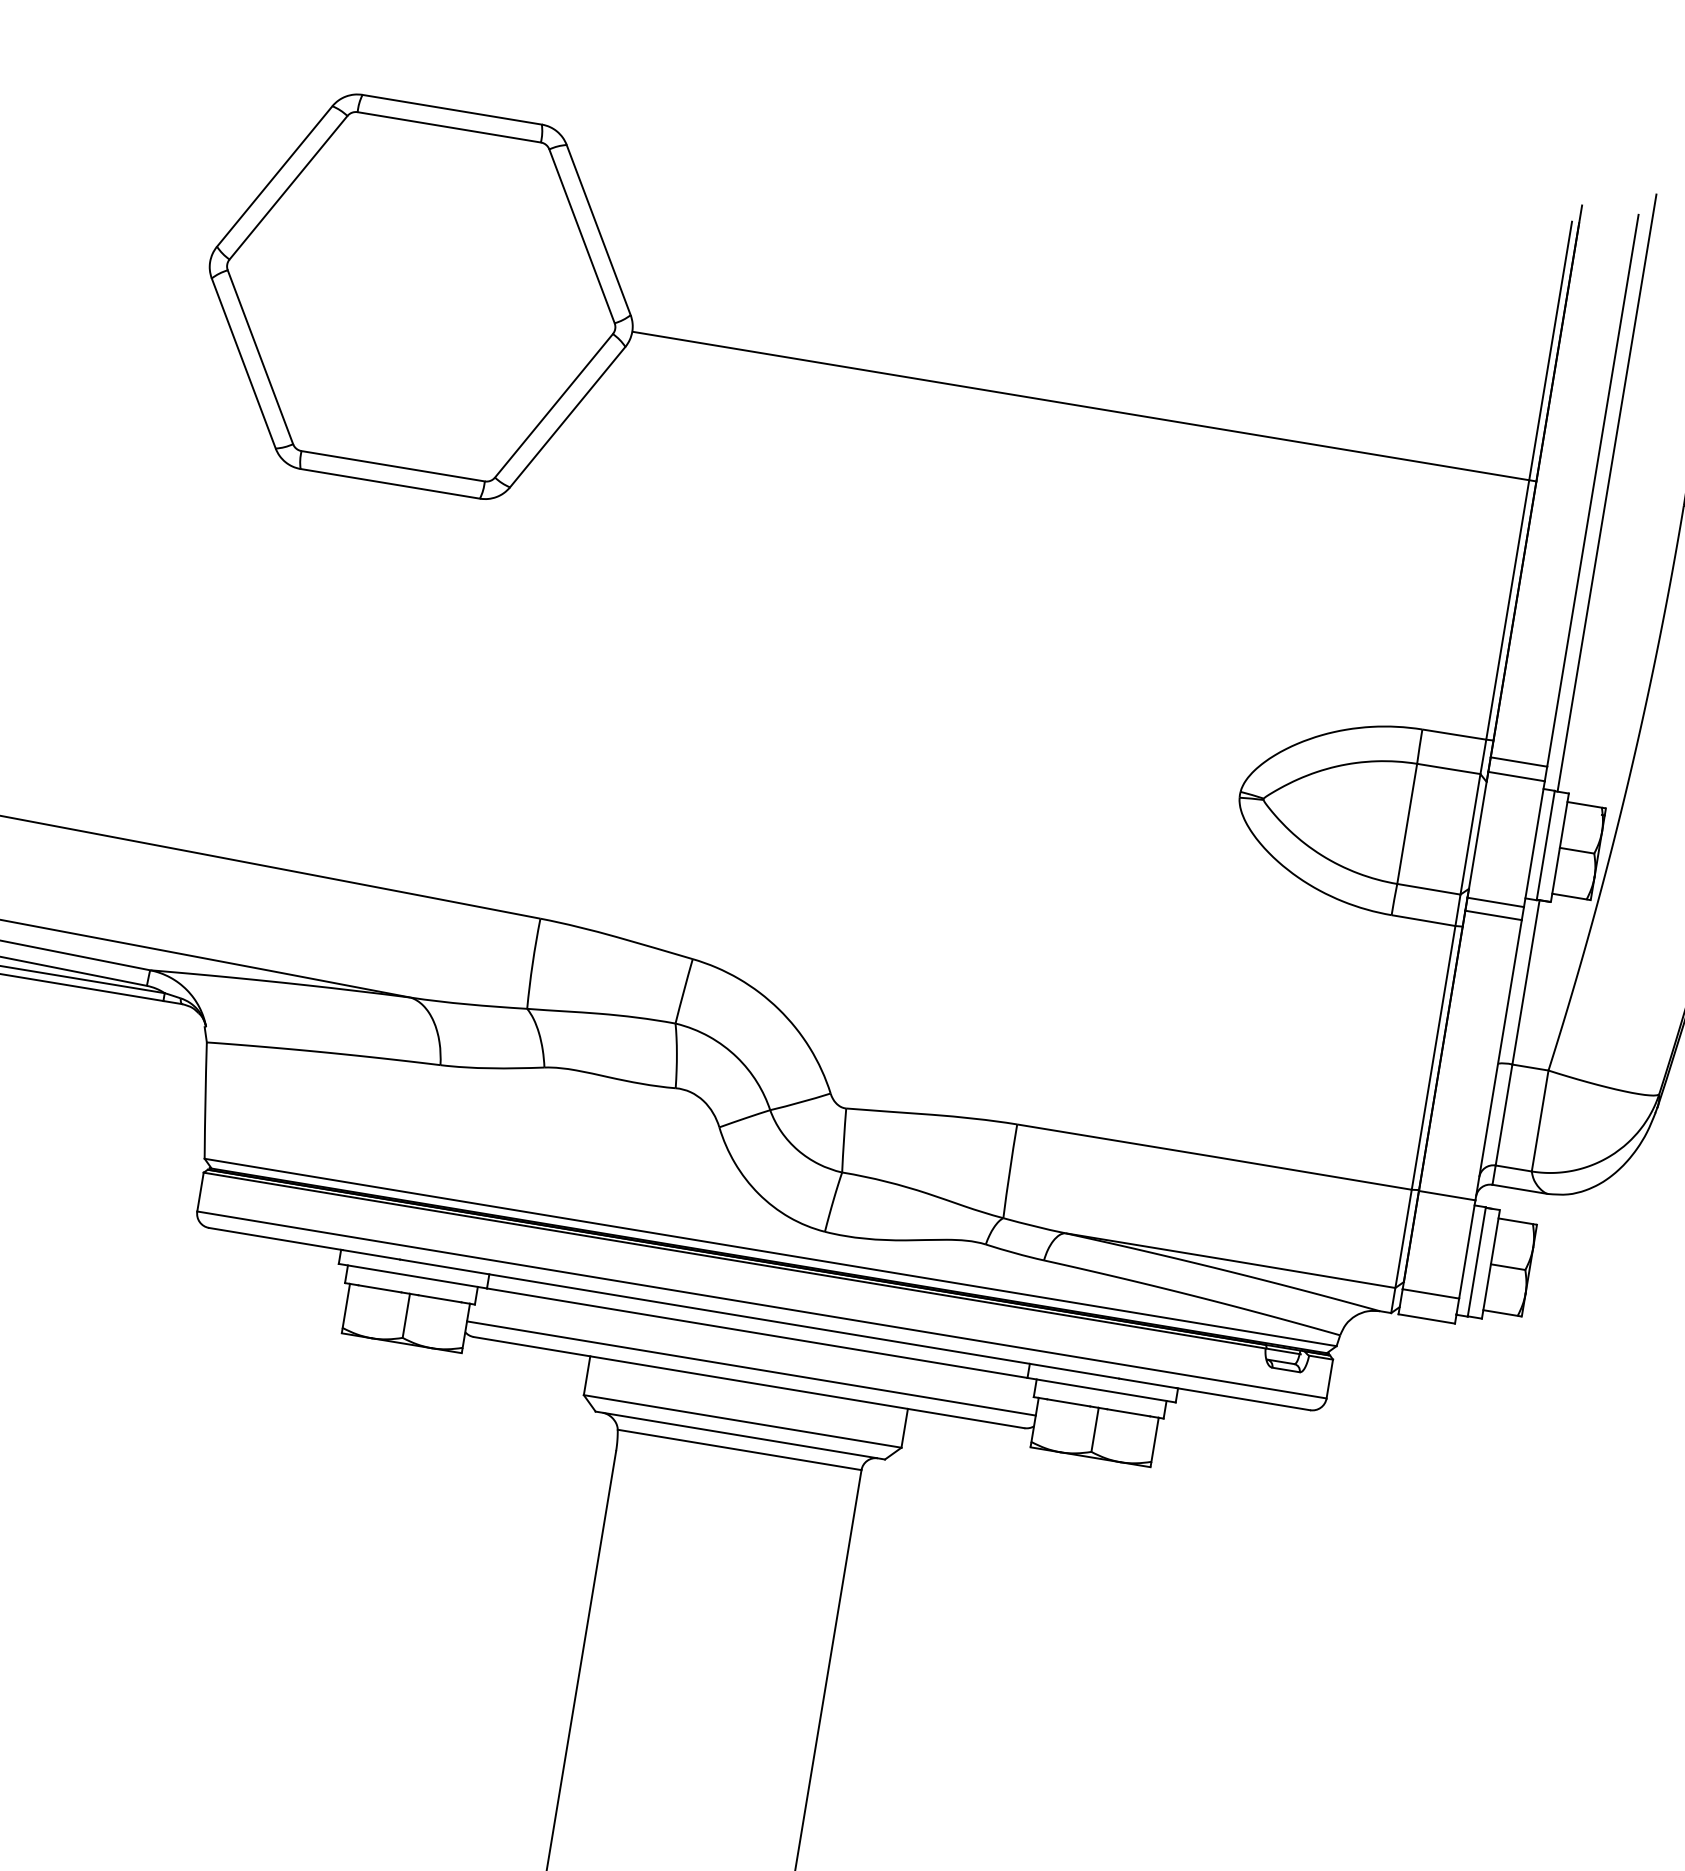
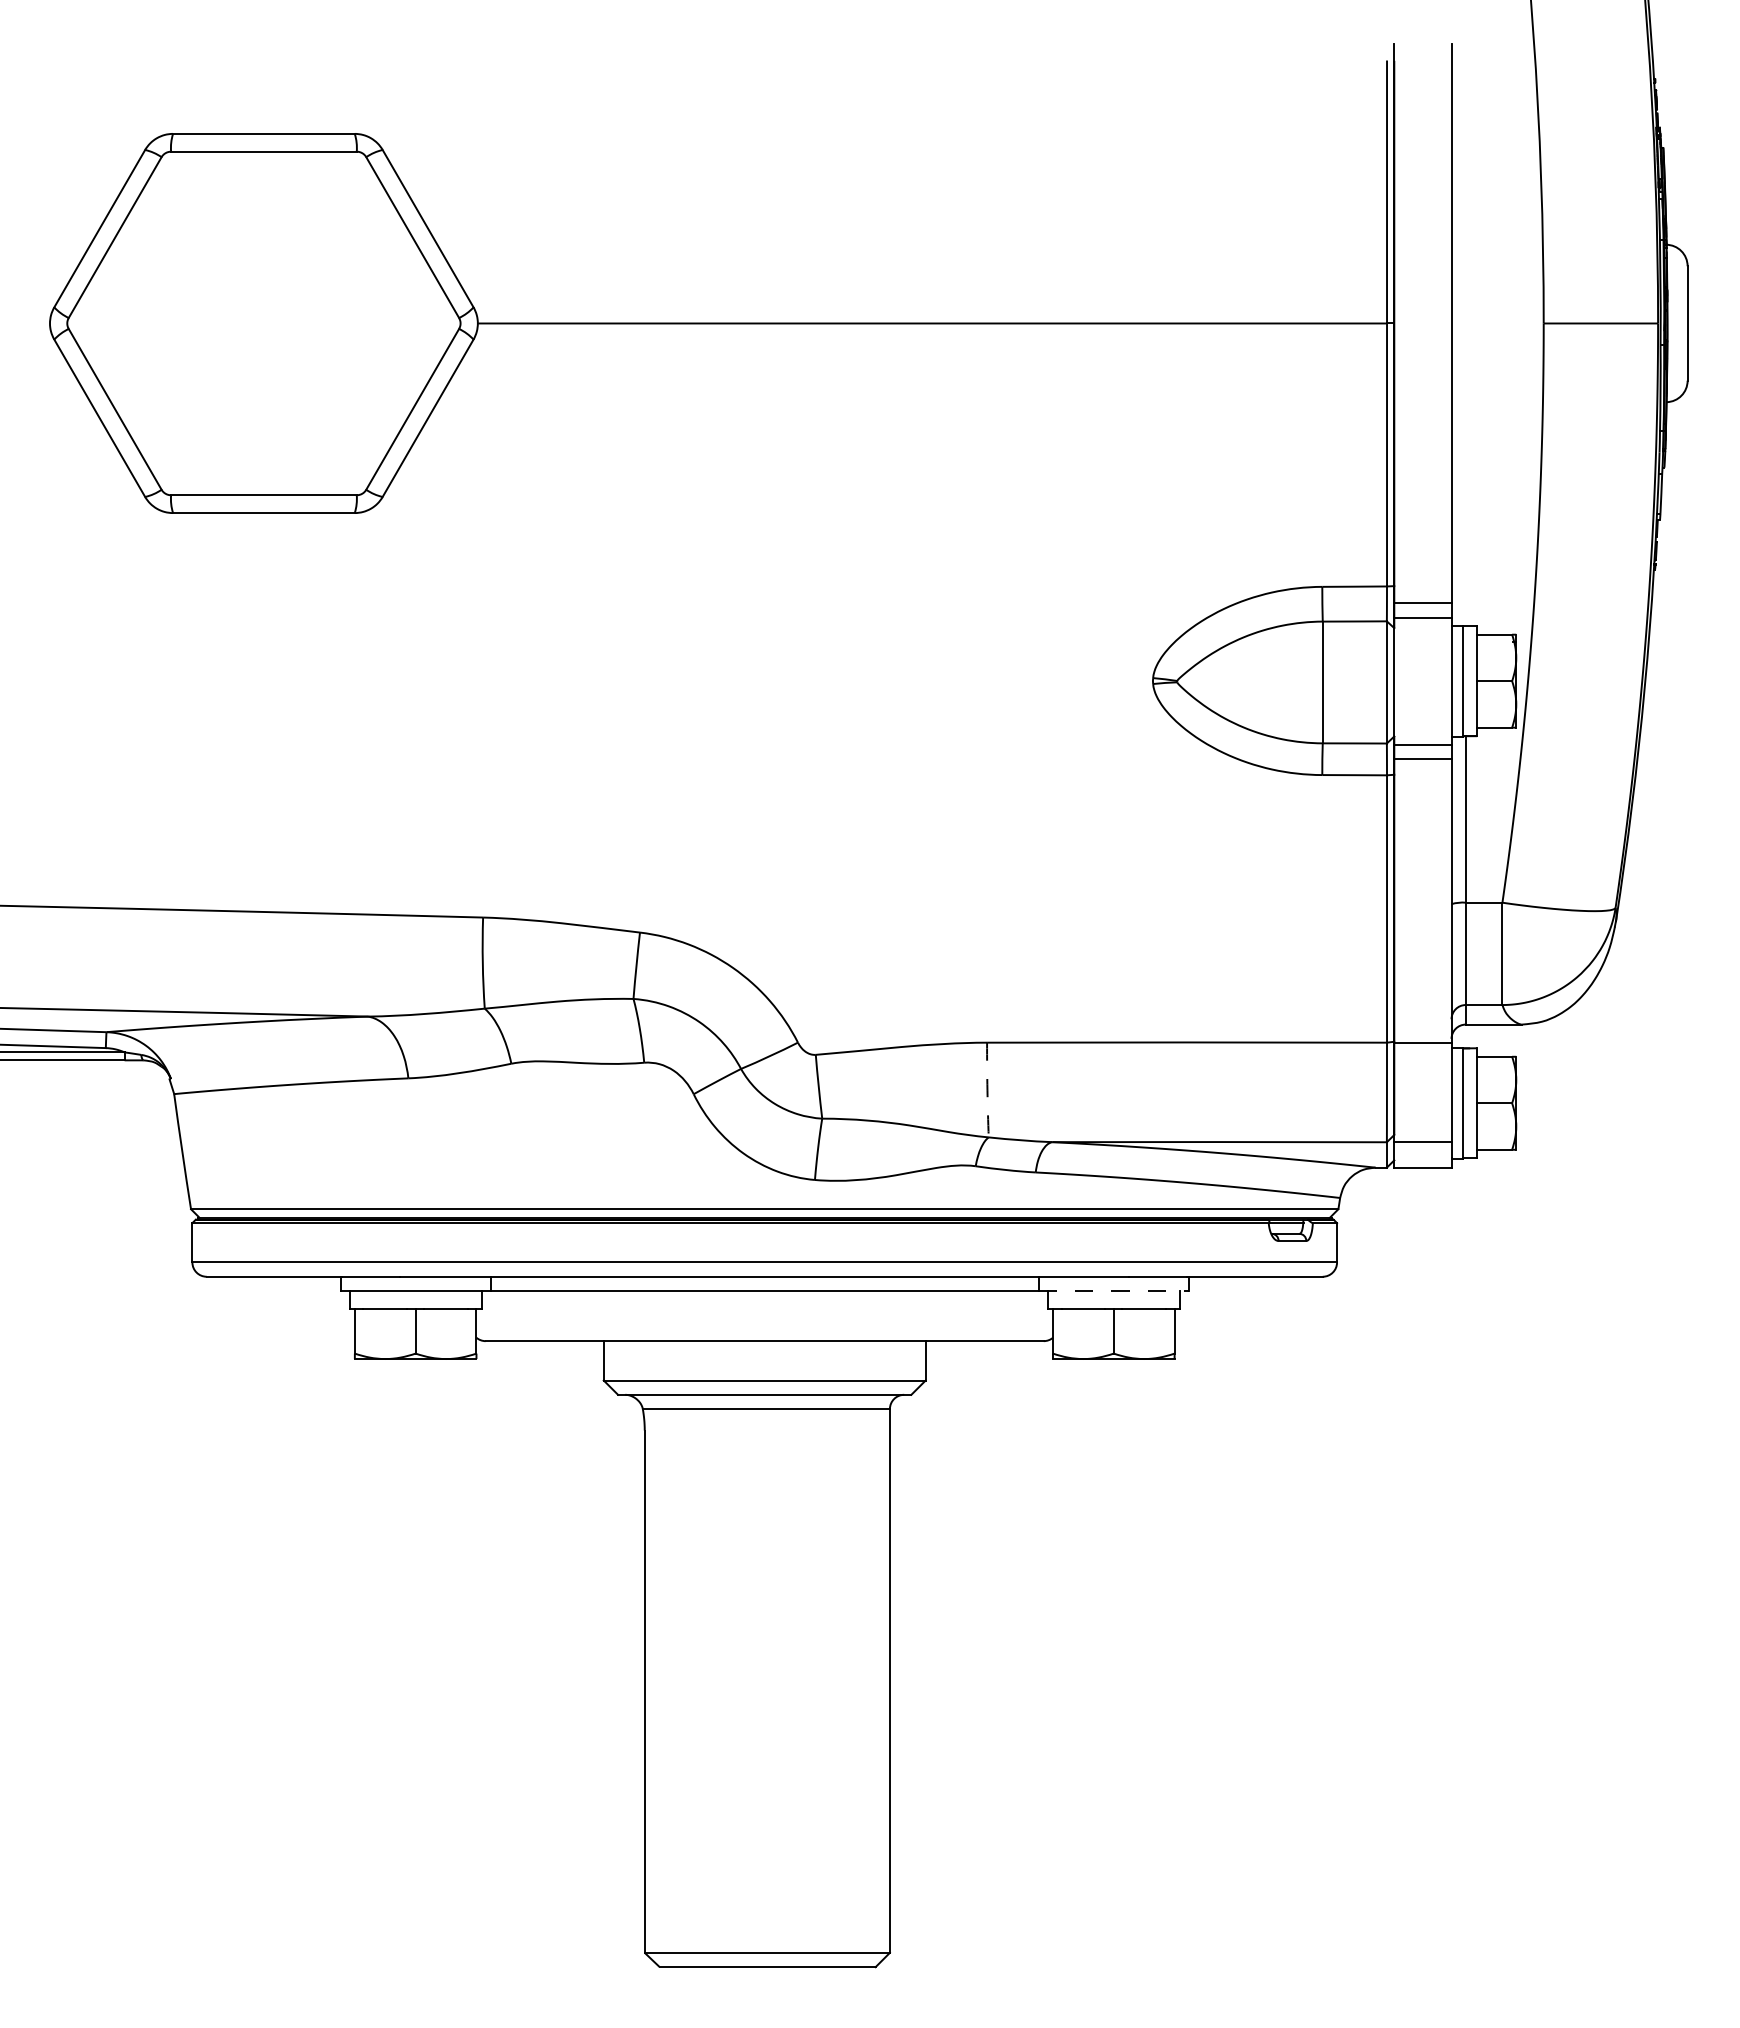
line: (1606, 493) -> (1465, 323), removed
arc: (1009, 1171) -> (987, 1090), solid -> dashed
line: (751, 1368) -> (764, 1326), removed
line: (1102, 1390) -> (1114, 1291), solid -> dashed

